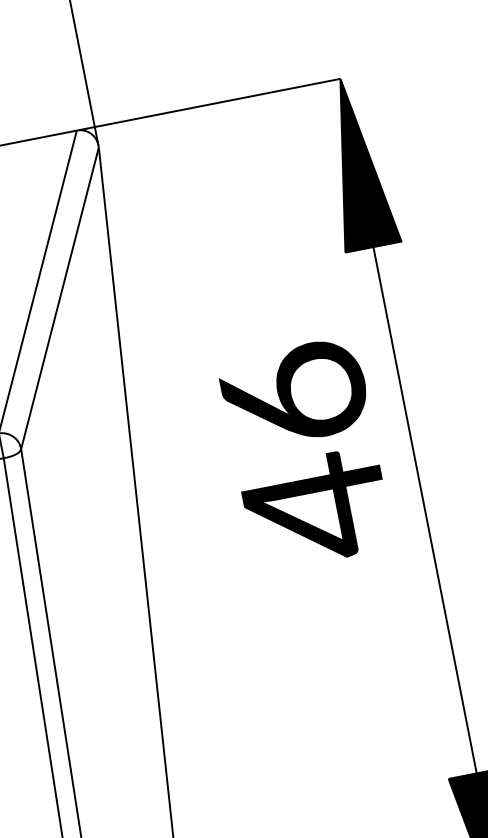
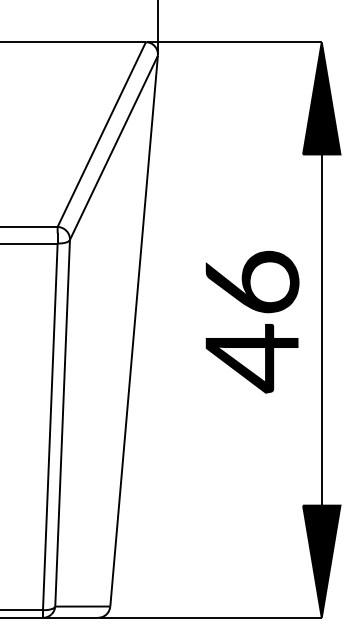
text: (306, 453) -> (252, 321), moved

